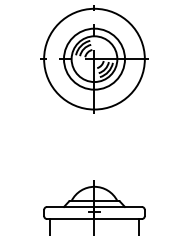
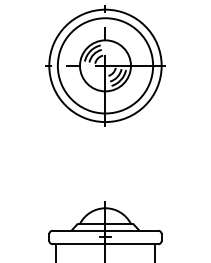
circle: (93, 58) -> (104, 65), size x1.4

